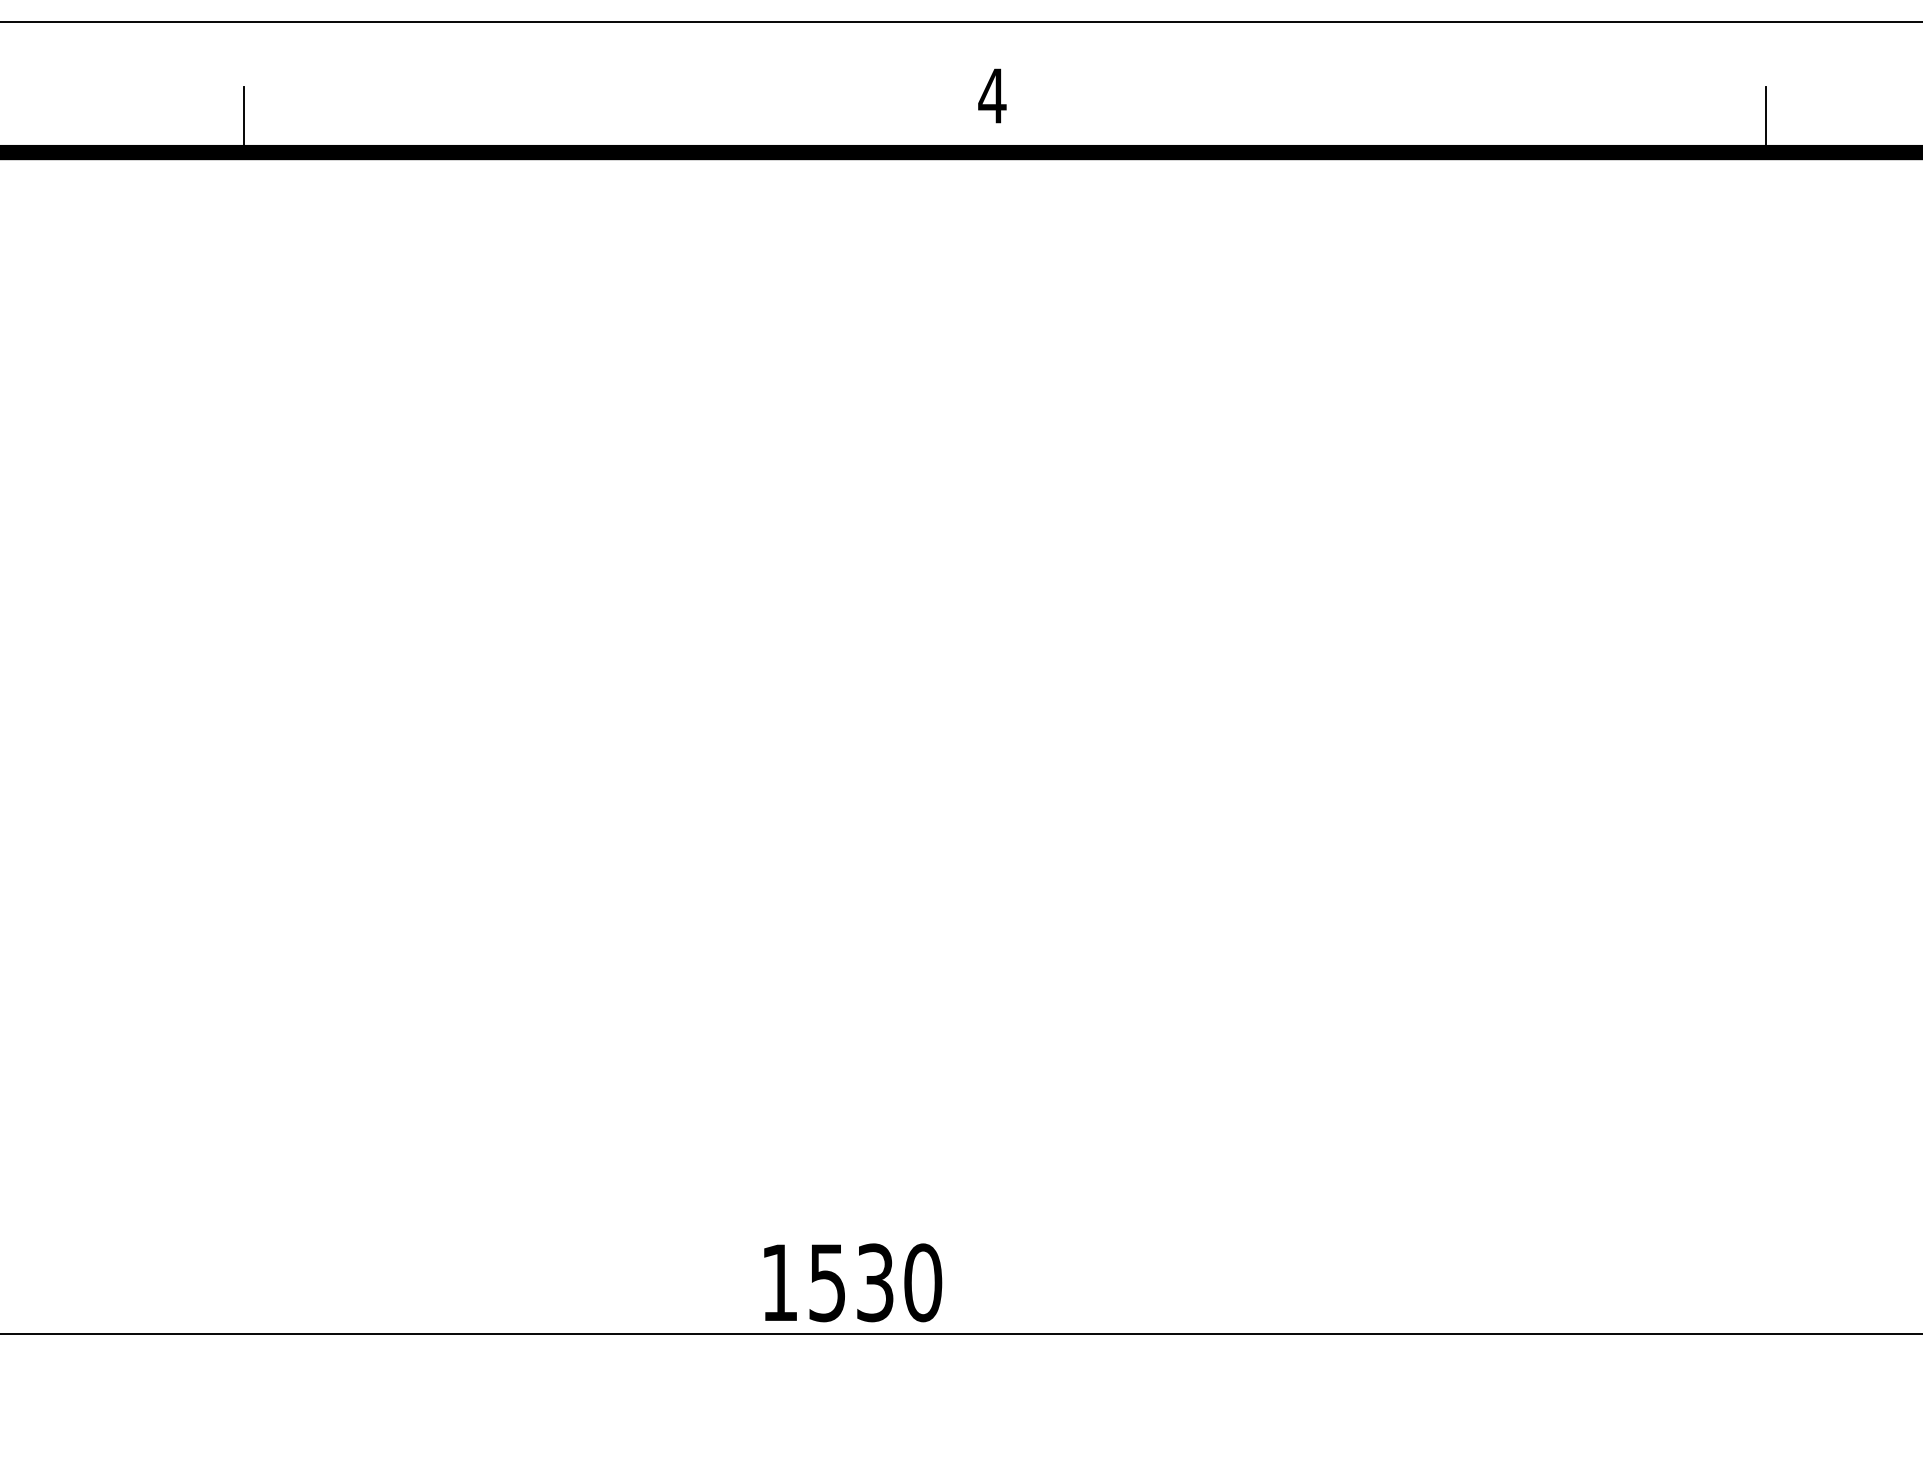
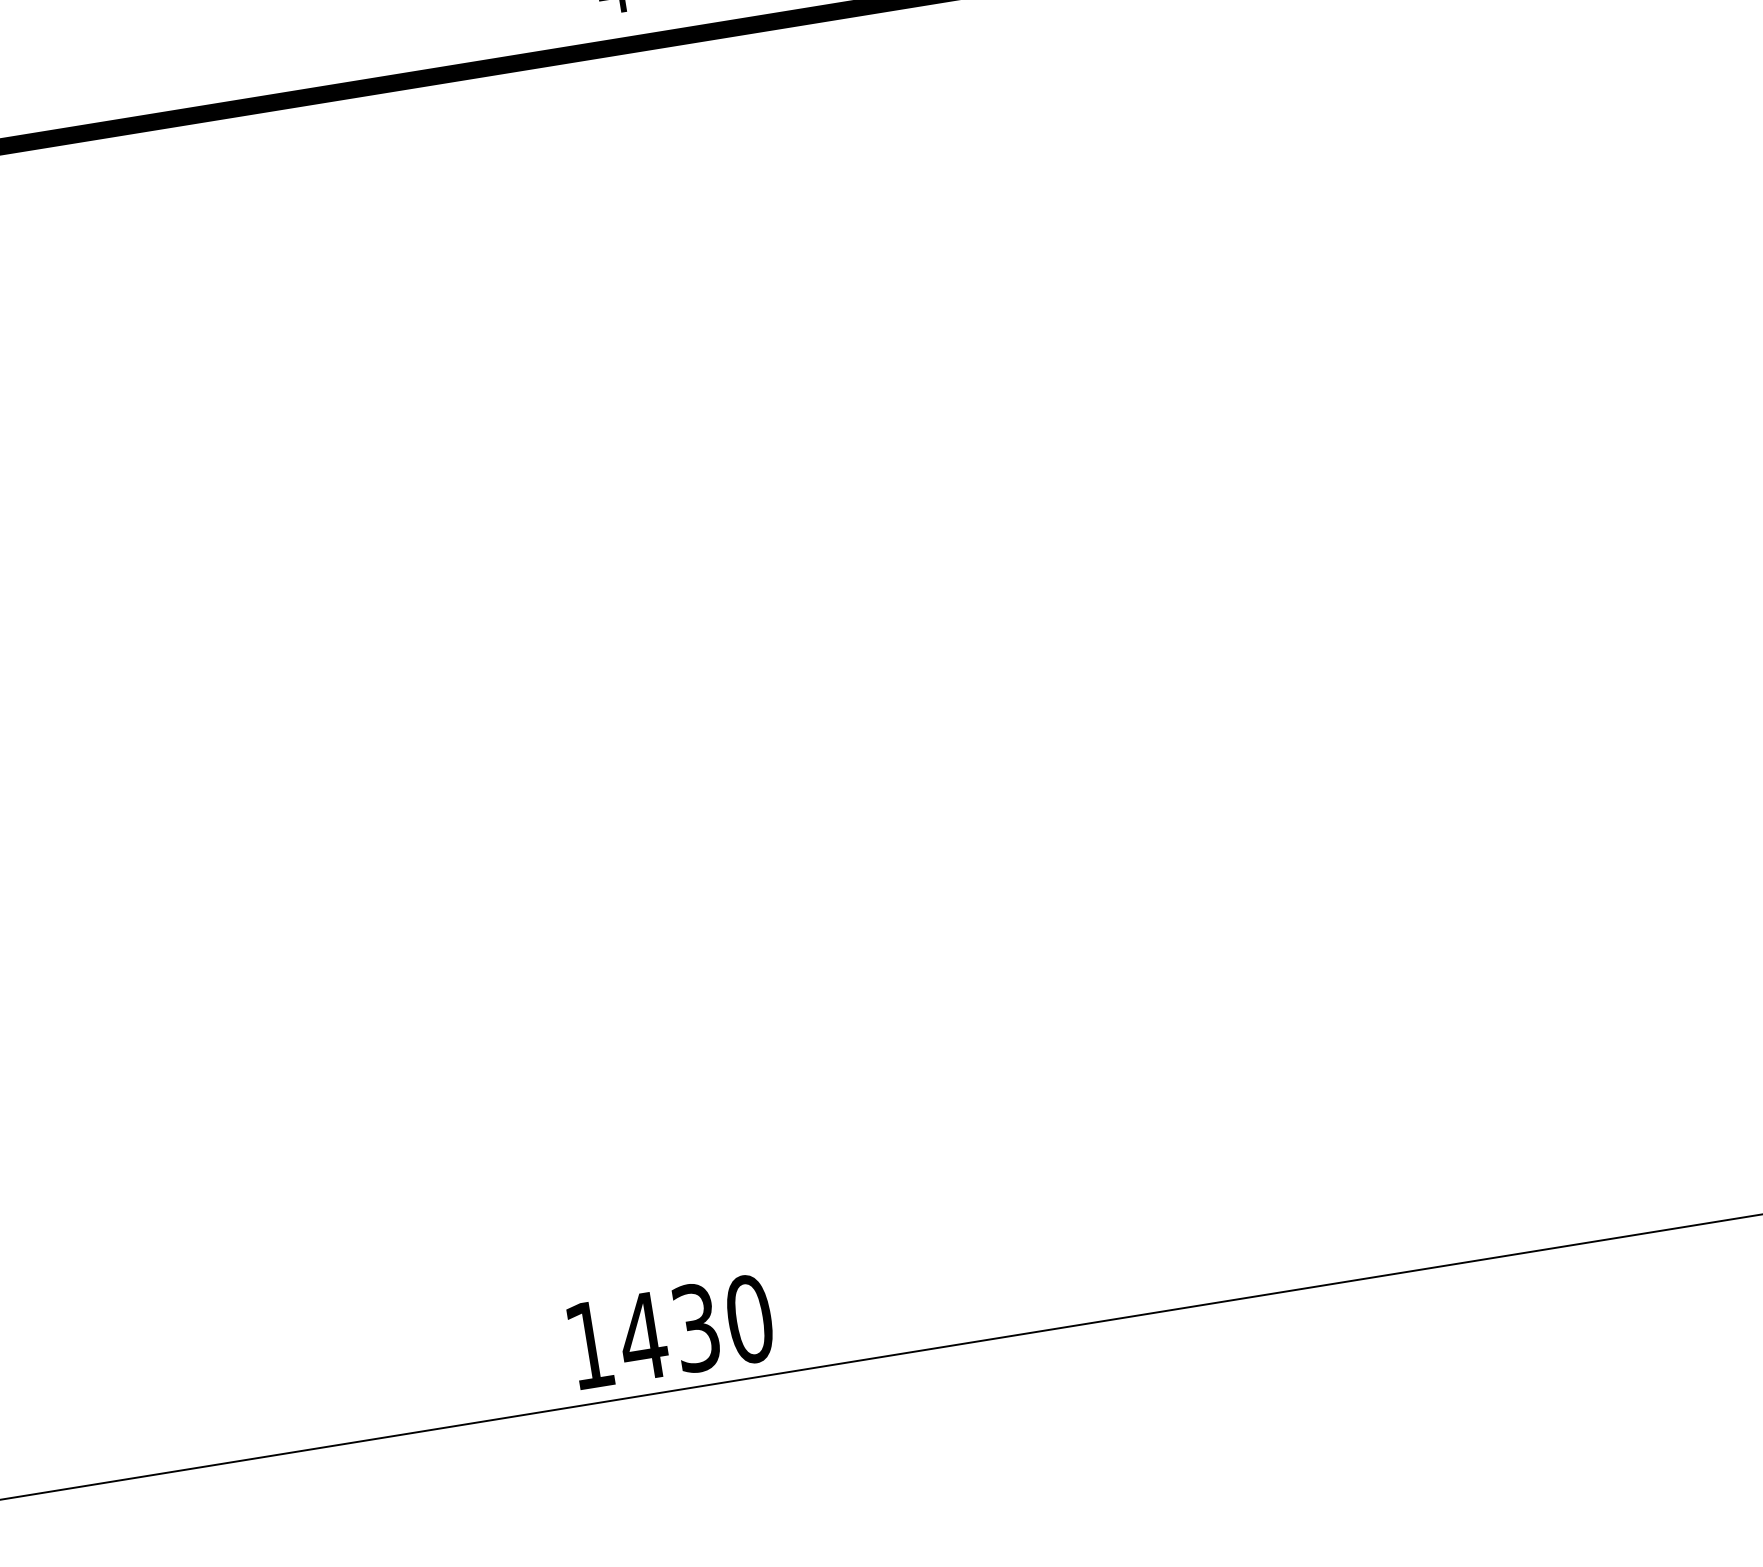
text: (827, 1283) -> (643, 1337), 1530 -> 1430

